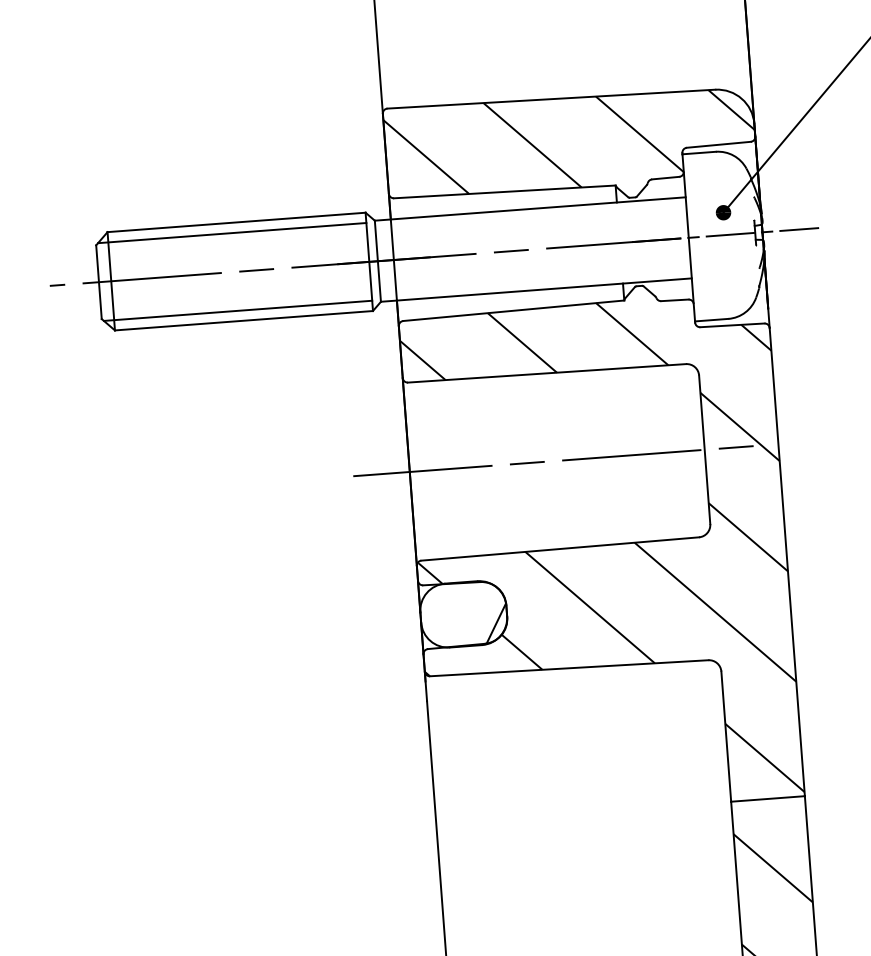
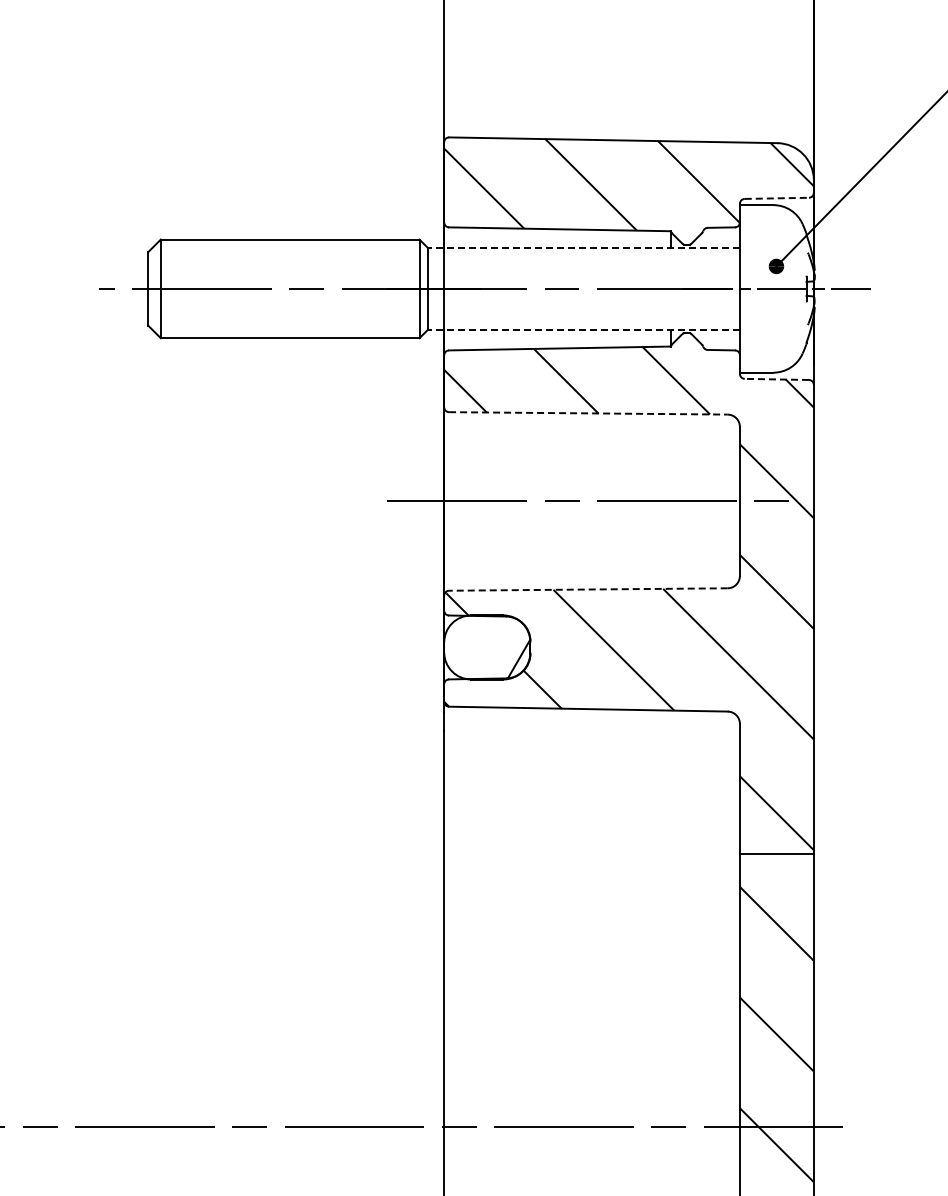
line: (719, 144) -> (777, 198), solid -> dashed
line: (530, 209) -> (584, 248), solid -> dashed
line: (231, 232) -> (284, 249), removed
line: (536, 289) -> (584, 329), solid -> dashed
line: (237, 310) -> (284, 327), removed
line: (732, 325) -> (776, 379), solid -> dashed
line: (547, 373) -> (588, 413), solid -> dashed
line: (559, 549) -> (587, 589), solid -> dashed

